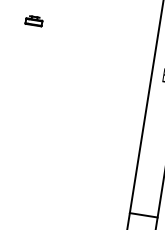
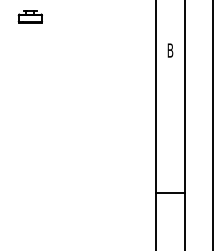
part: (34, 21) -> (30, 17), size x1.4

